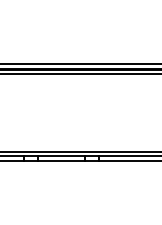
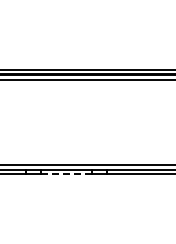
line: (60, 160) -> (65, 174), solid -> dashed

